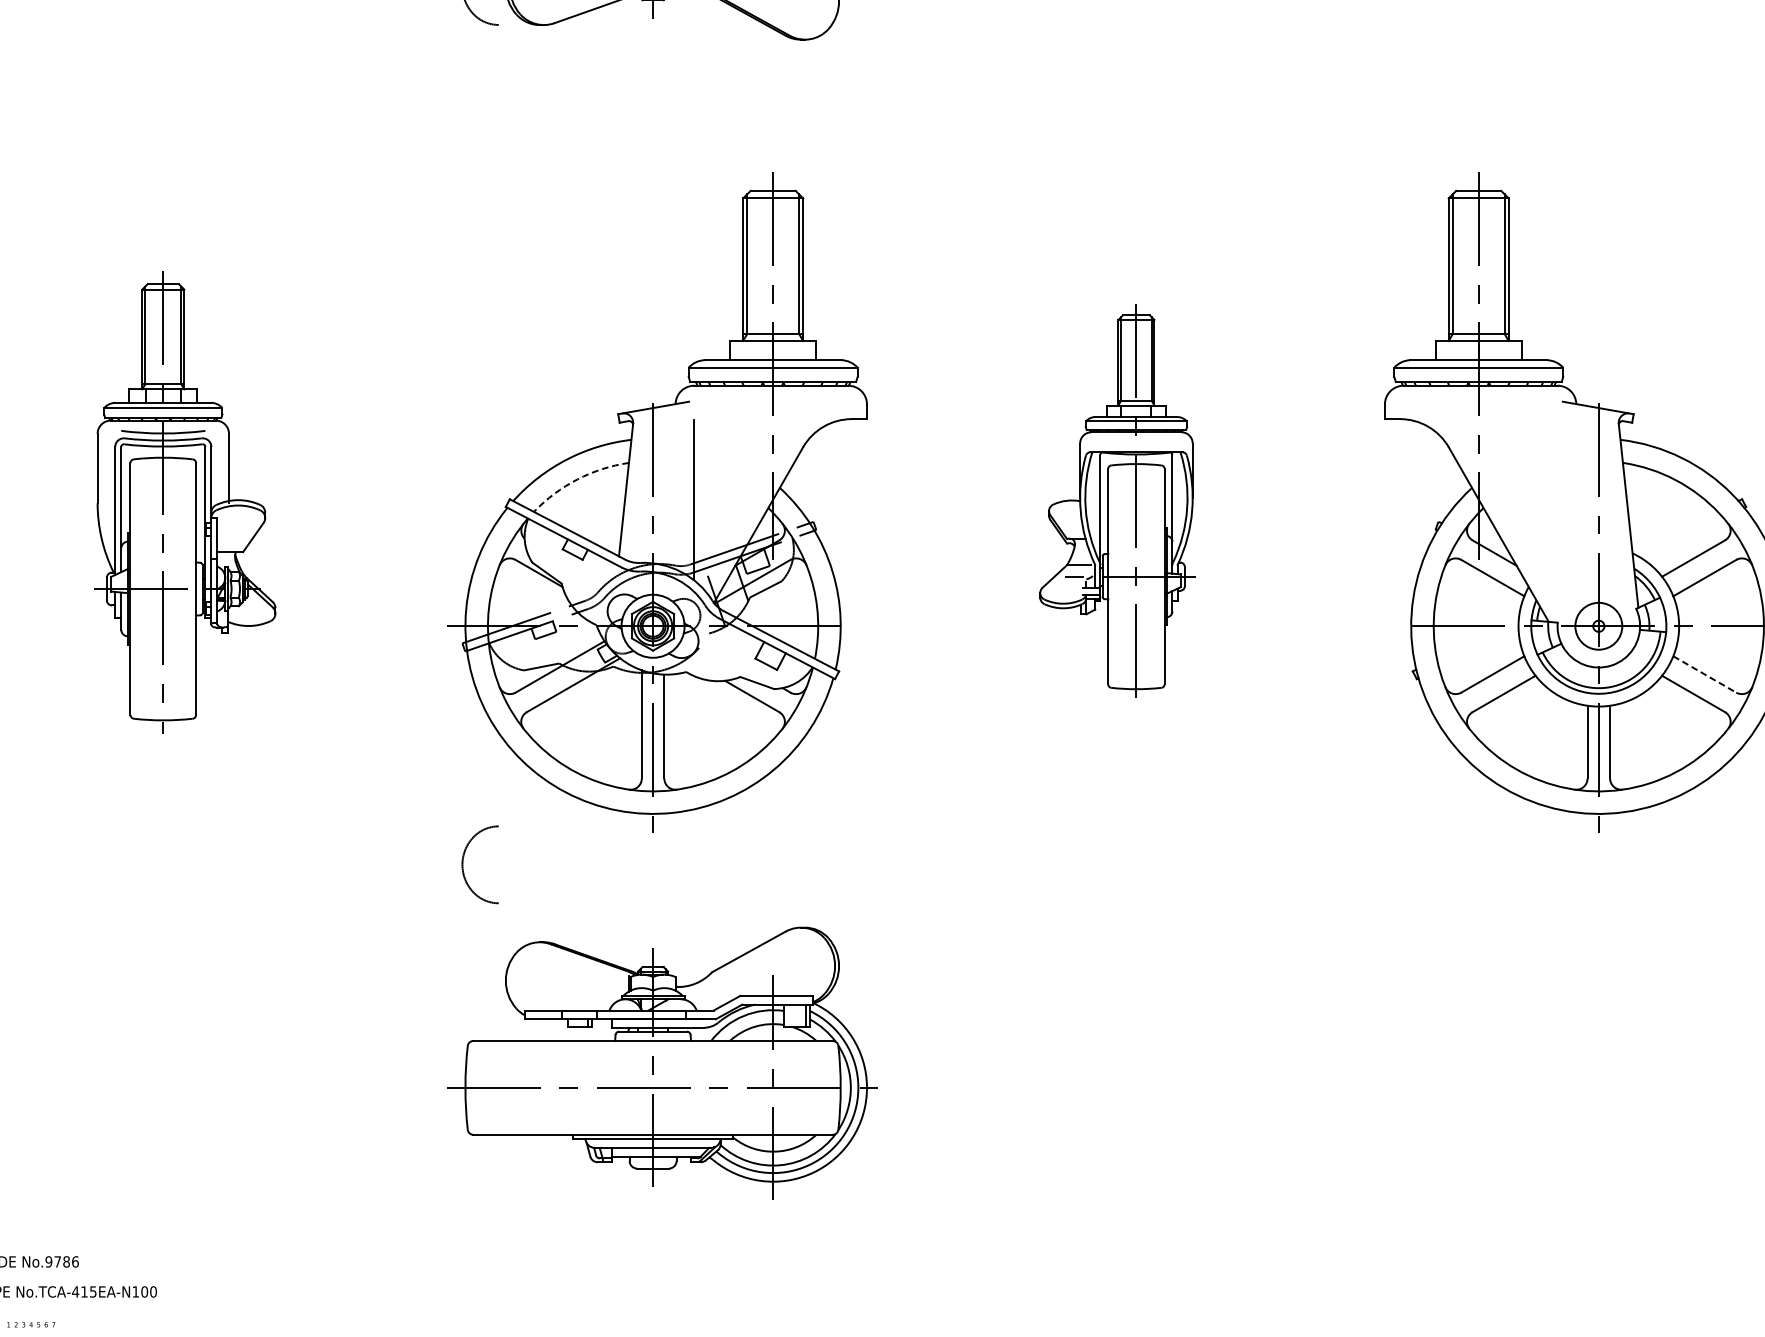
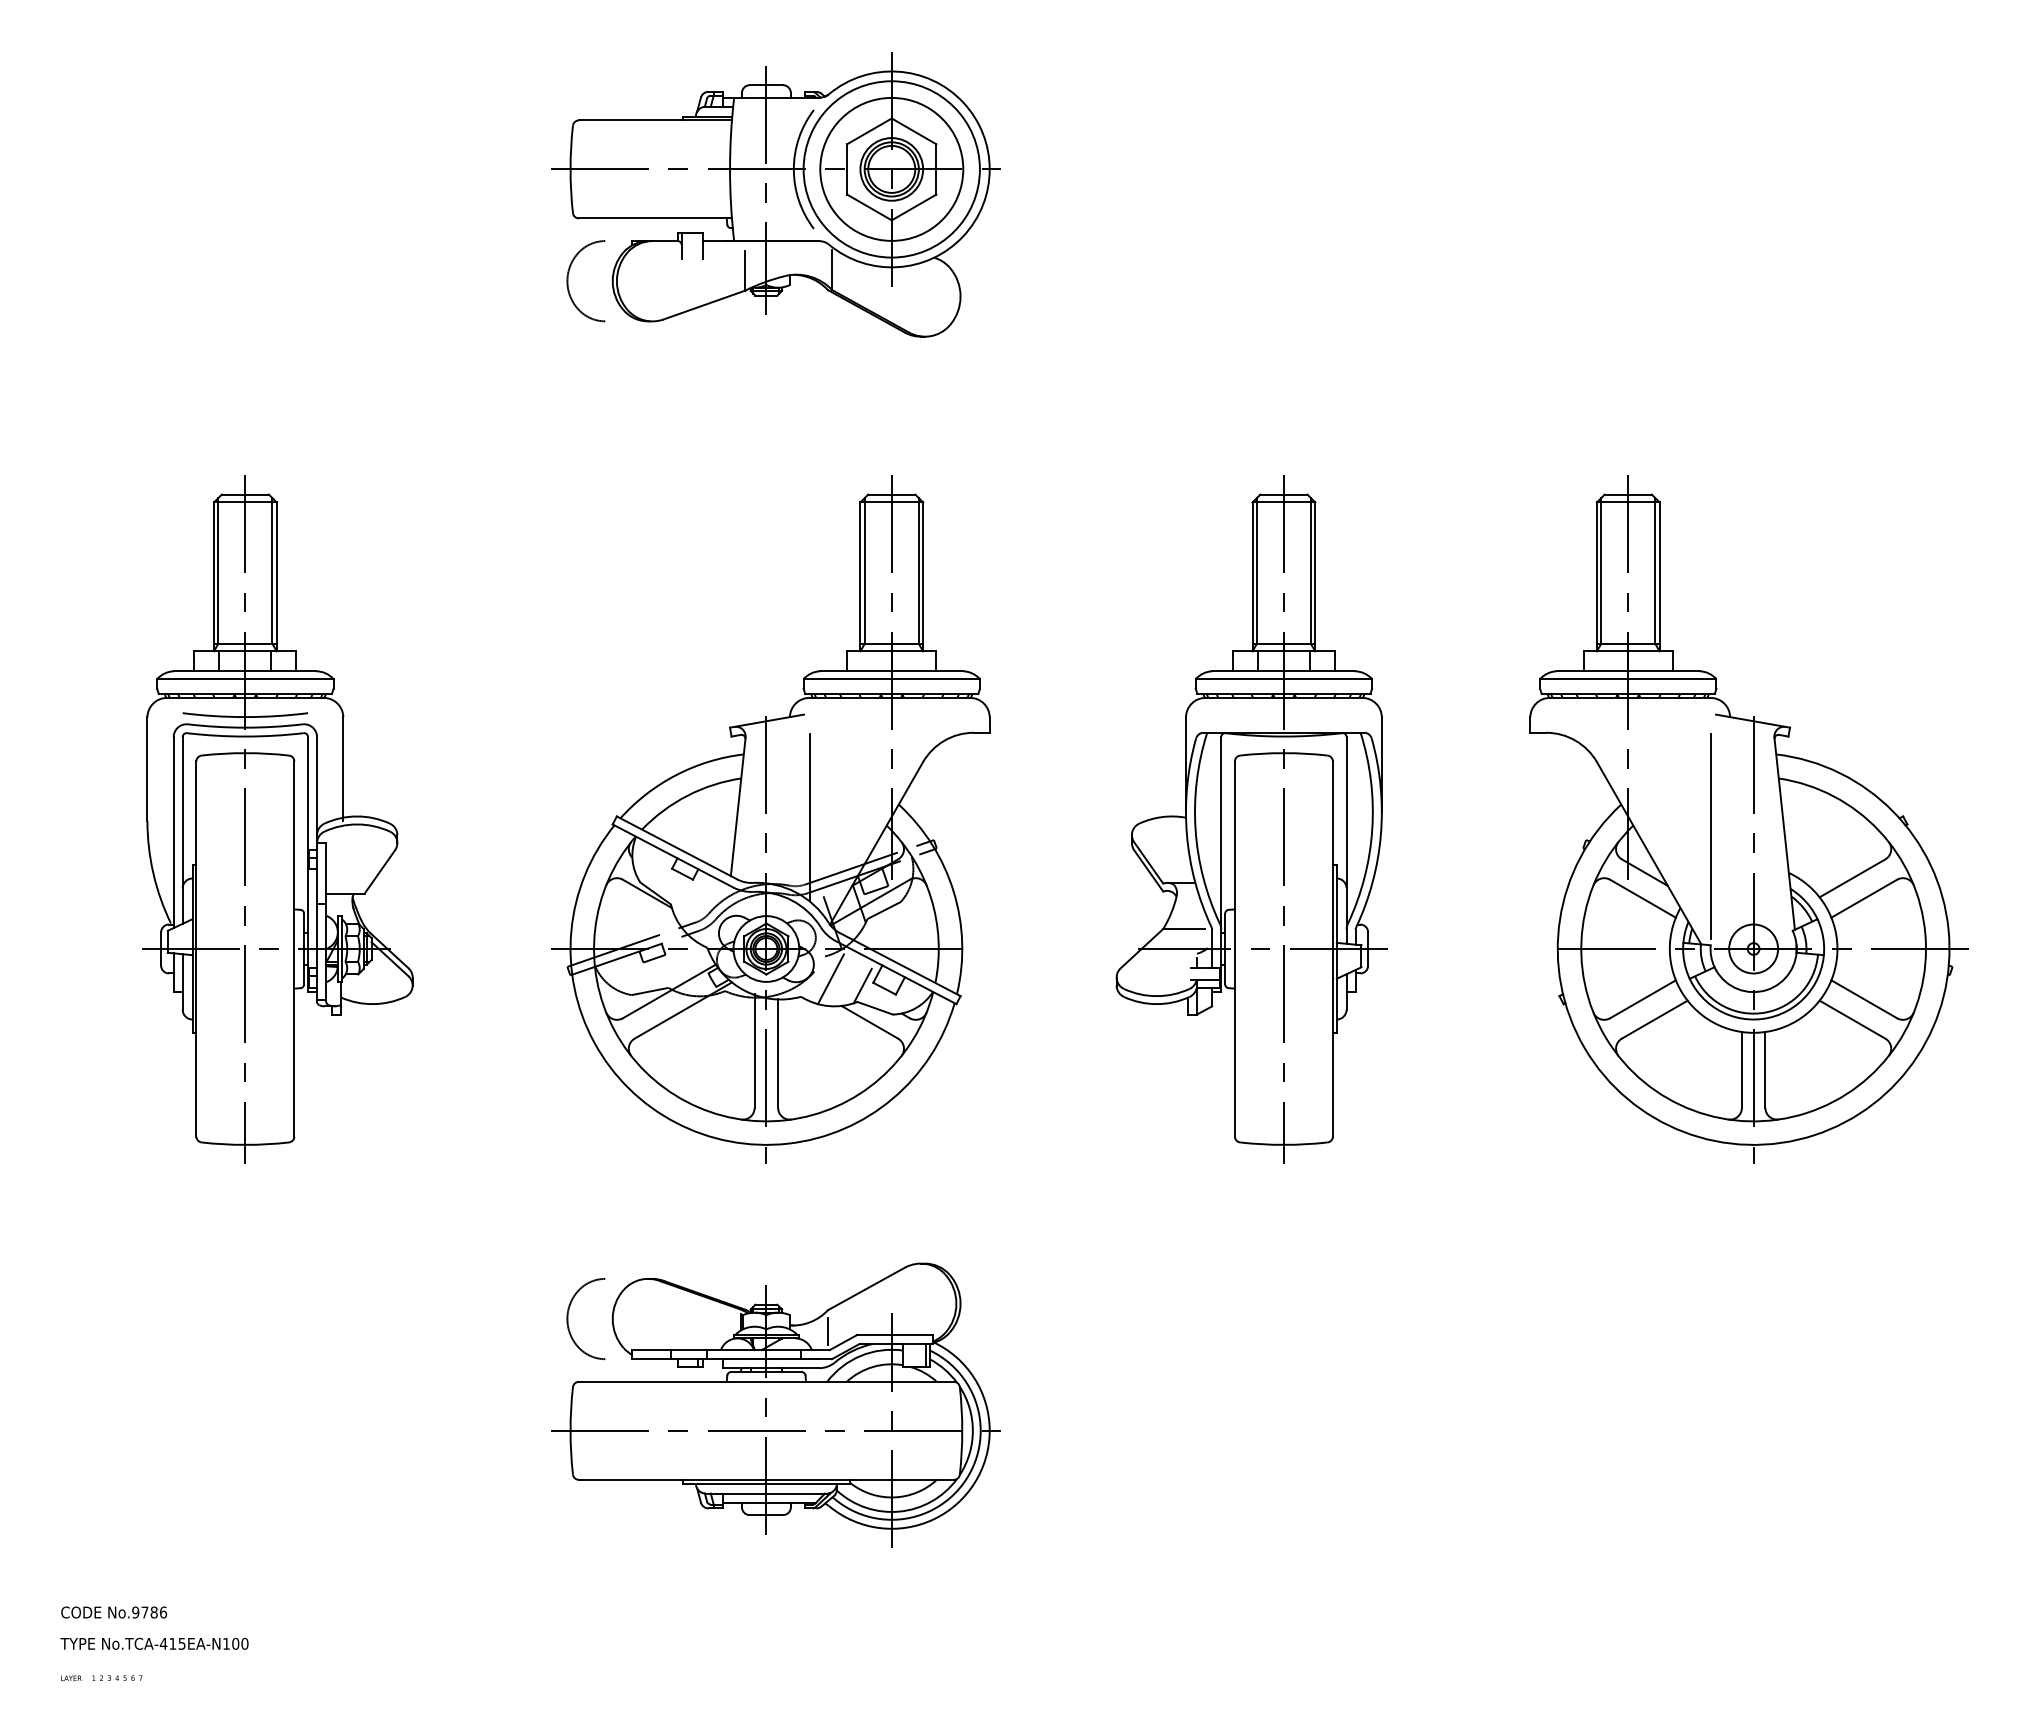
arc: (577, 479) -> (687, 795), dashed -> solid
part: (184, 502) -> (277, 819), size x1.43
part: (1117, 502) -> (1251, 819), size x1.67
line: (1557, 518) -> (1710, 836), added
line: (714, 655) -> (830, 979), added
line: (745, 661) -> (862, 985), added
line: (1705, 674) -> (1864, 999), dashed -> solid
part: (463, 864) -> (568, 1318), moved
line: (711, 992) -> (827, 1331), added

